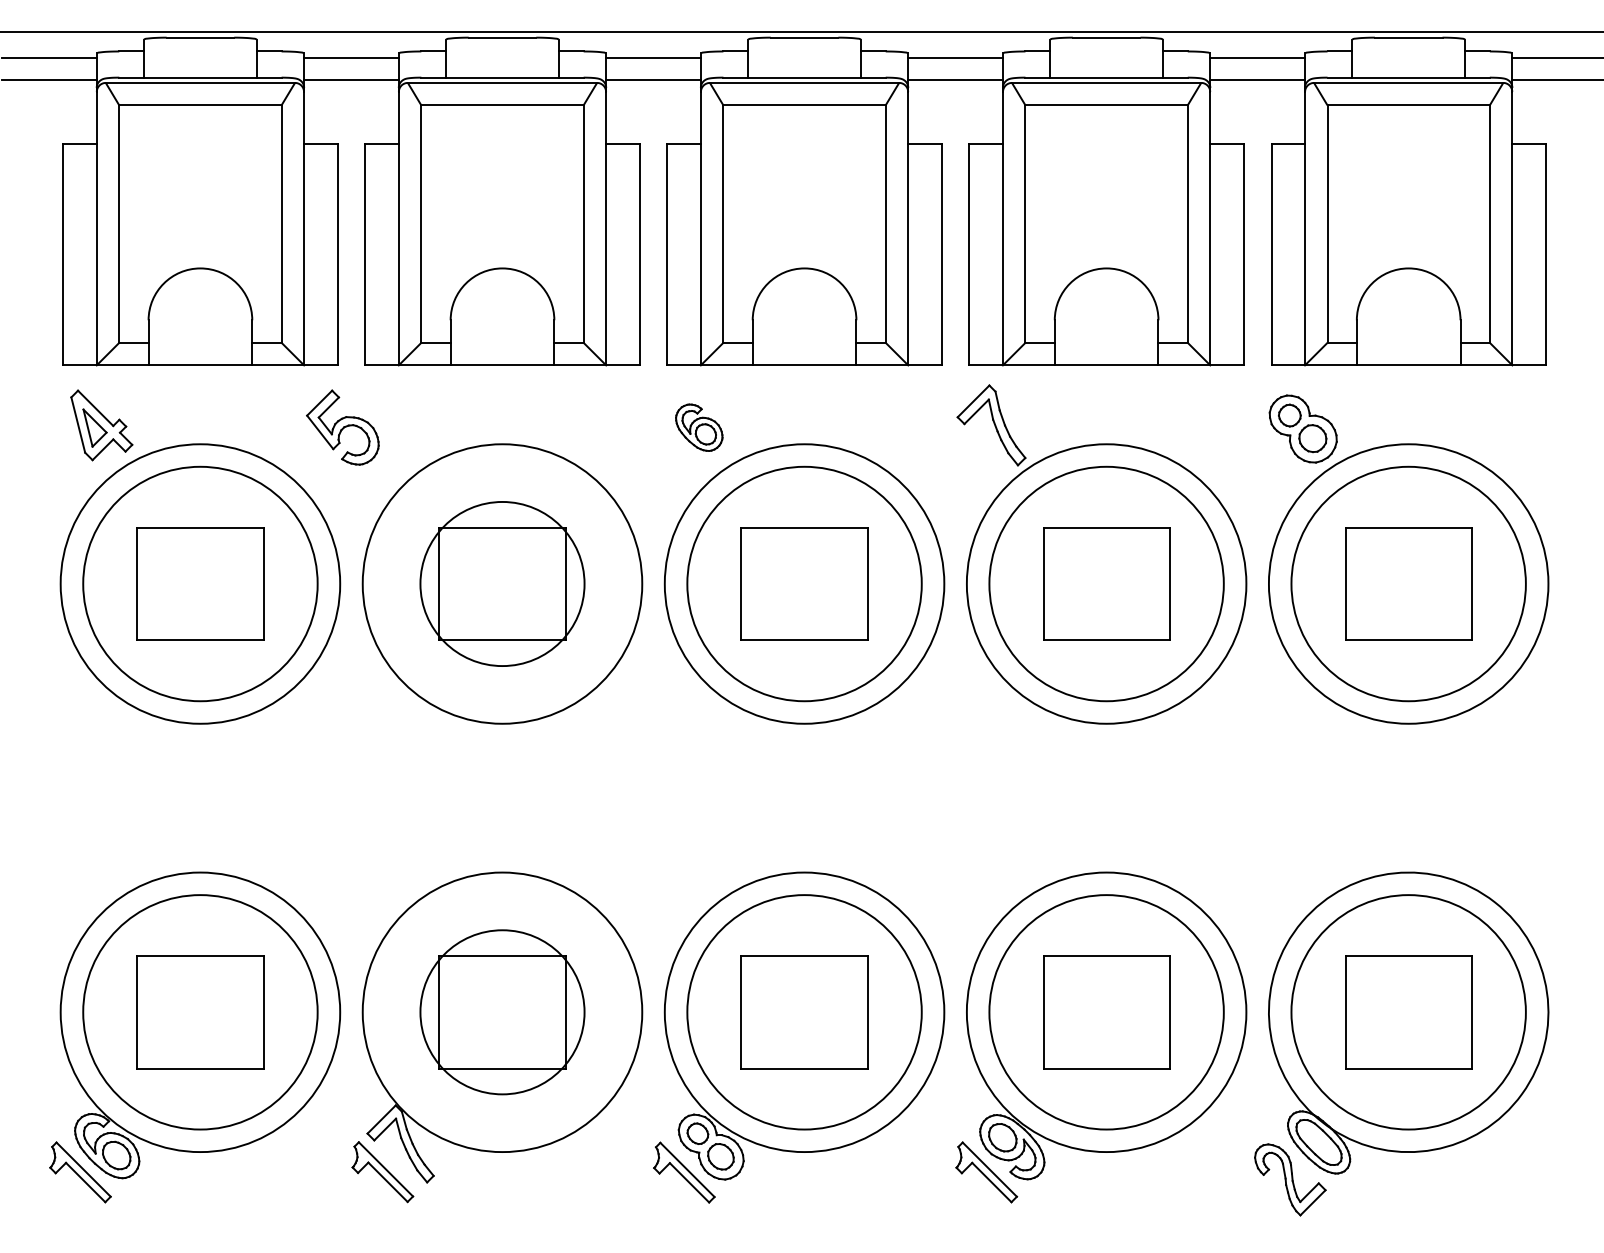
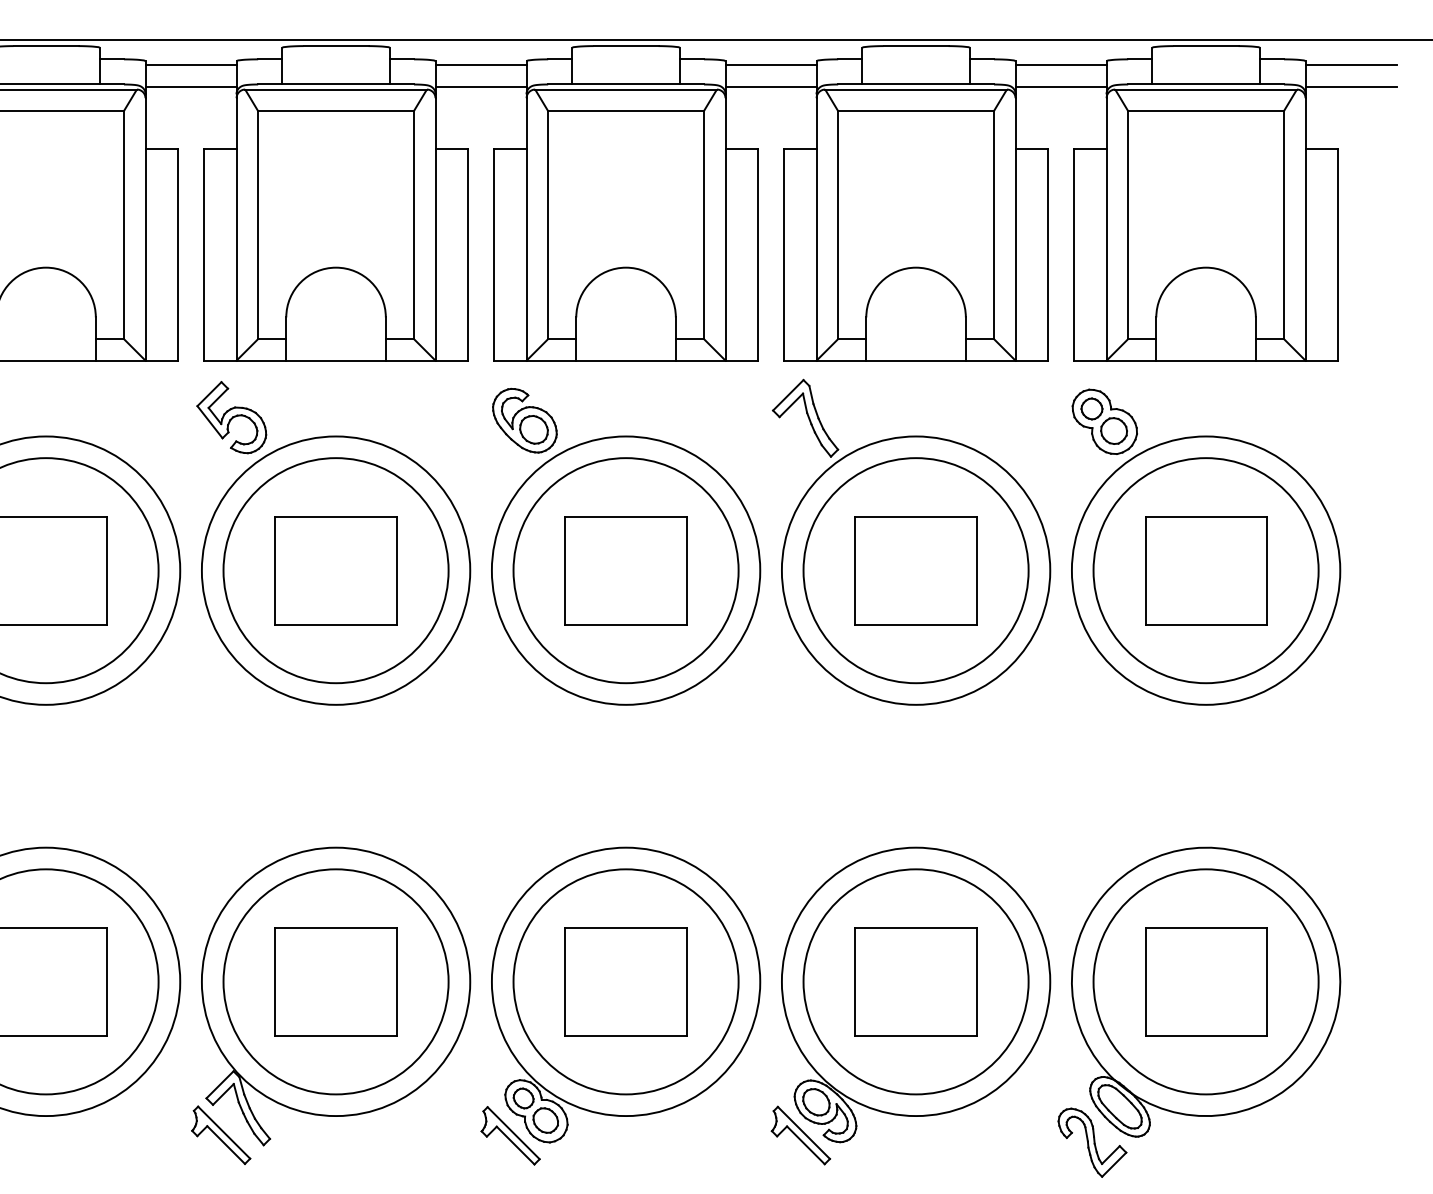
part: (342, 427) -> (231, 417), moved
part: (699, 427) -> (525, 420), size x1.43
circle: (502, 583) -> (336, 570), size x1.43
circle: (502, 1012) -> (336, 982), size x1.43

